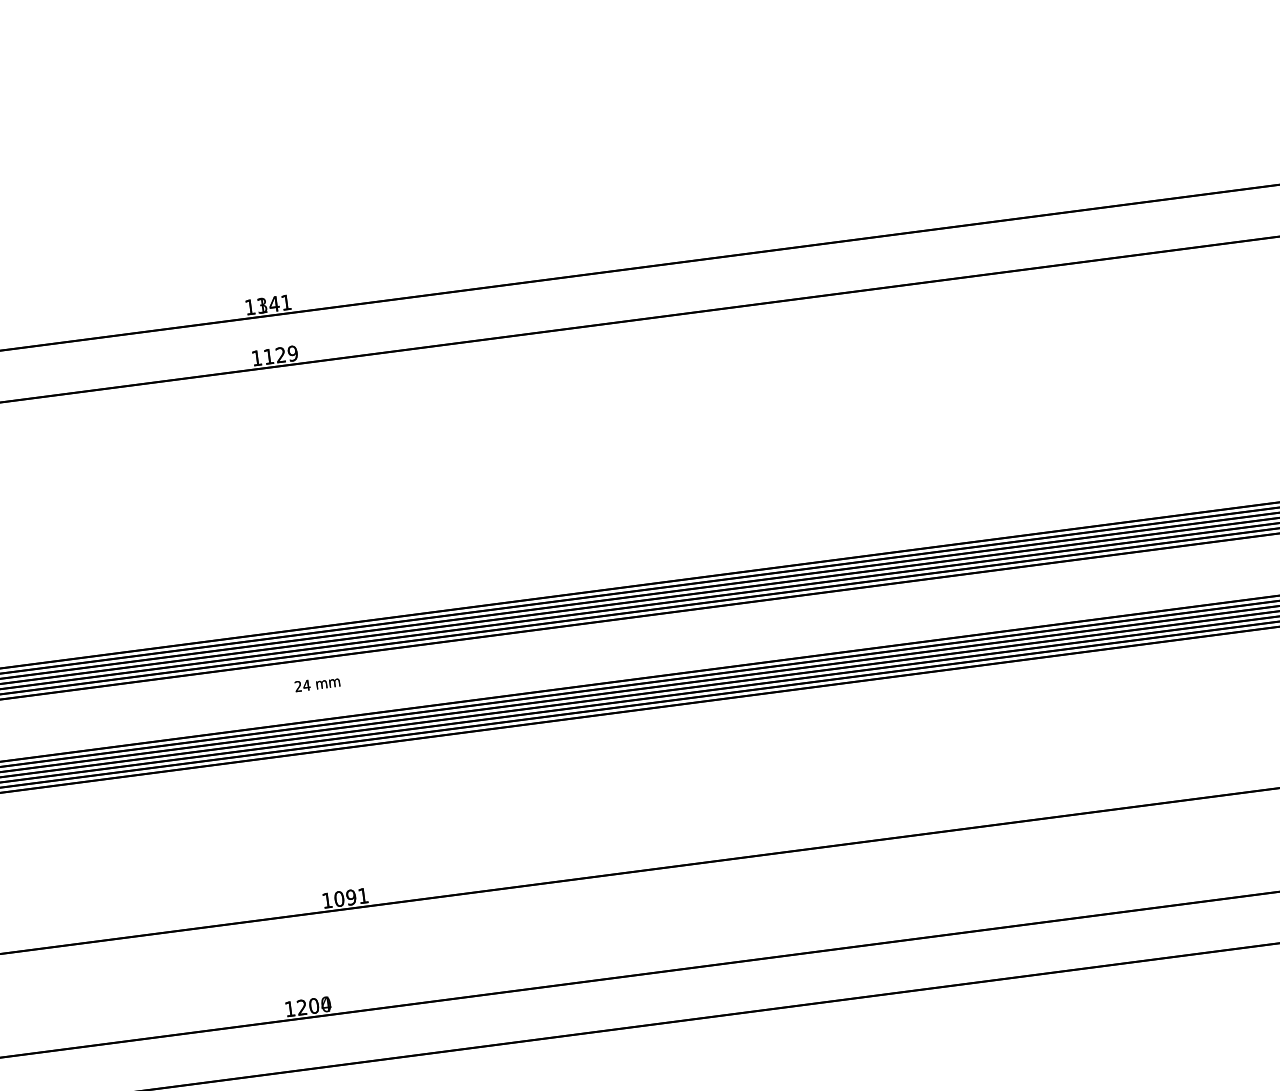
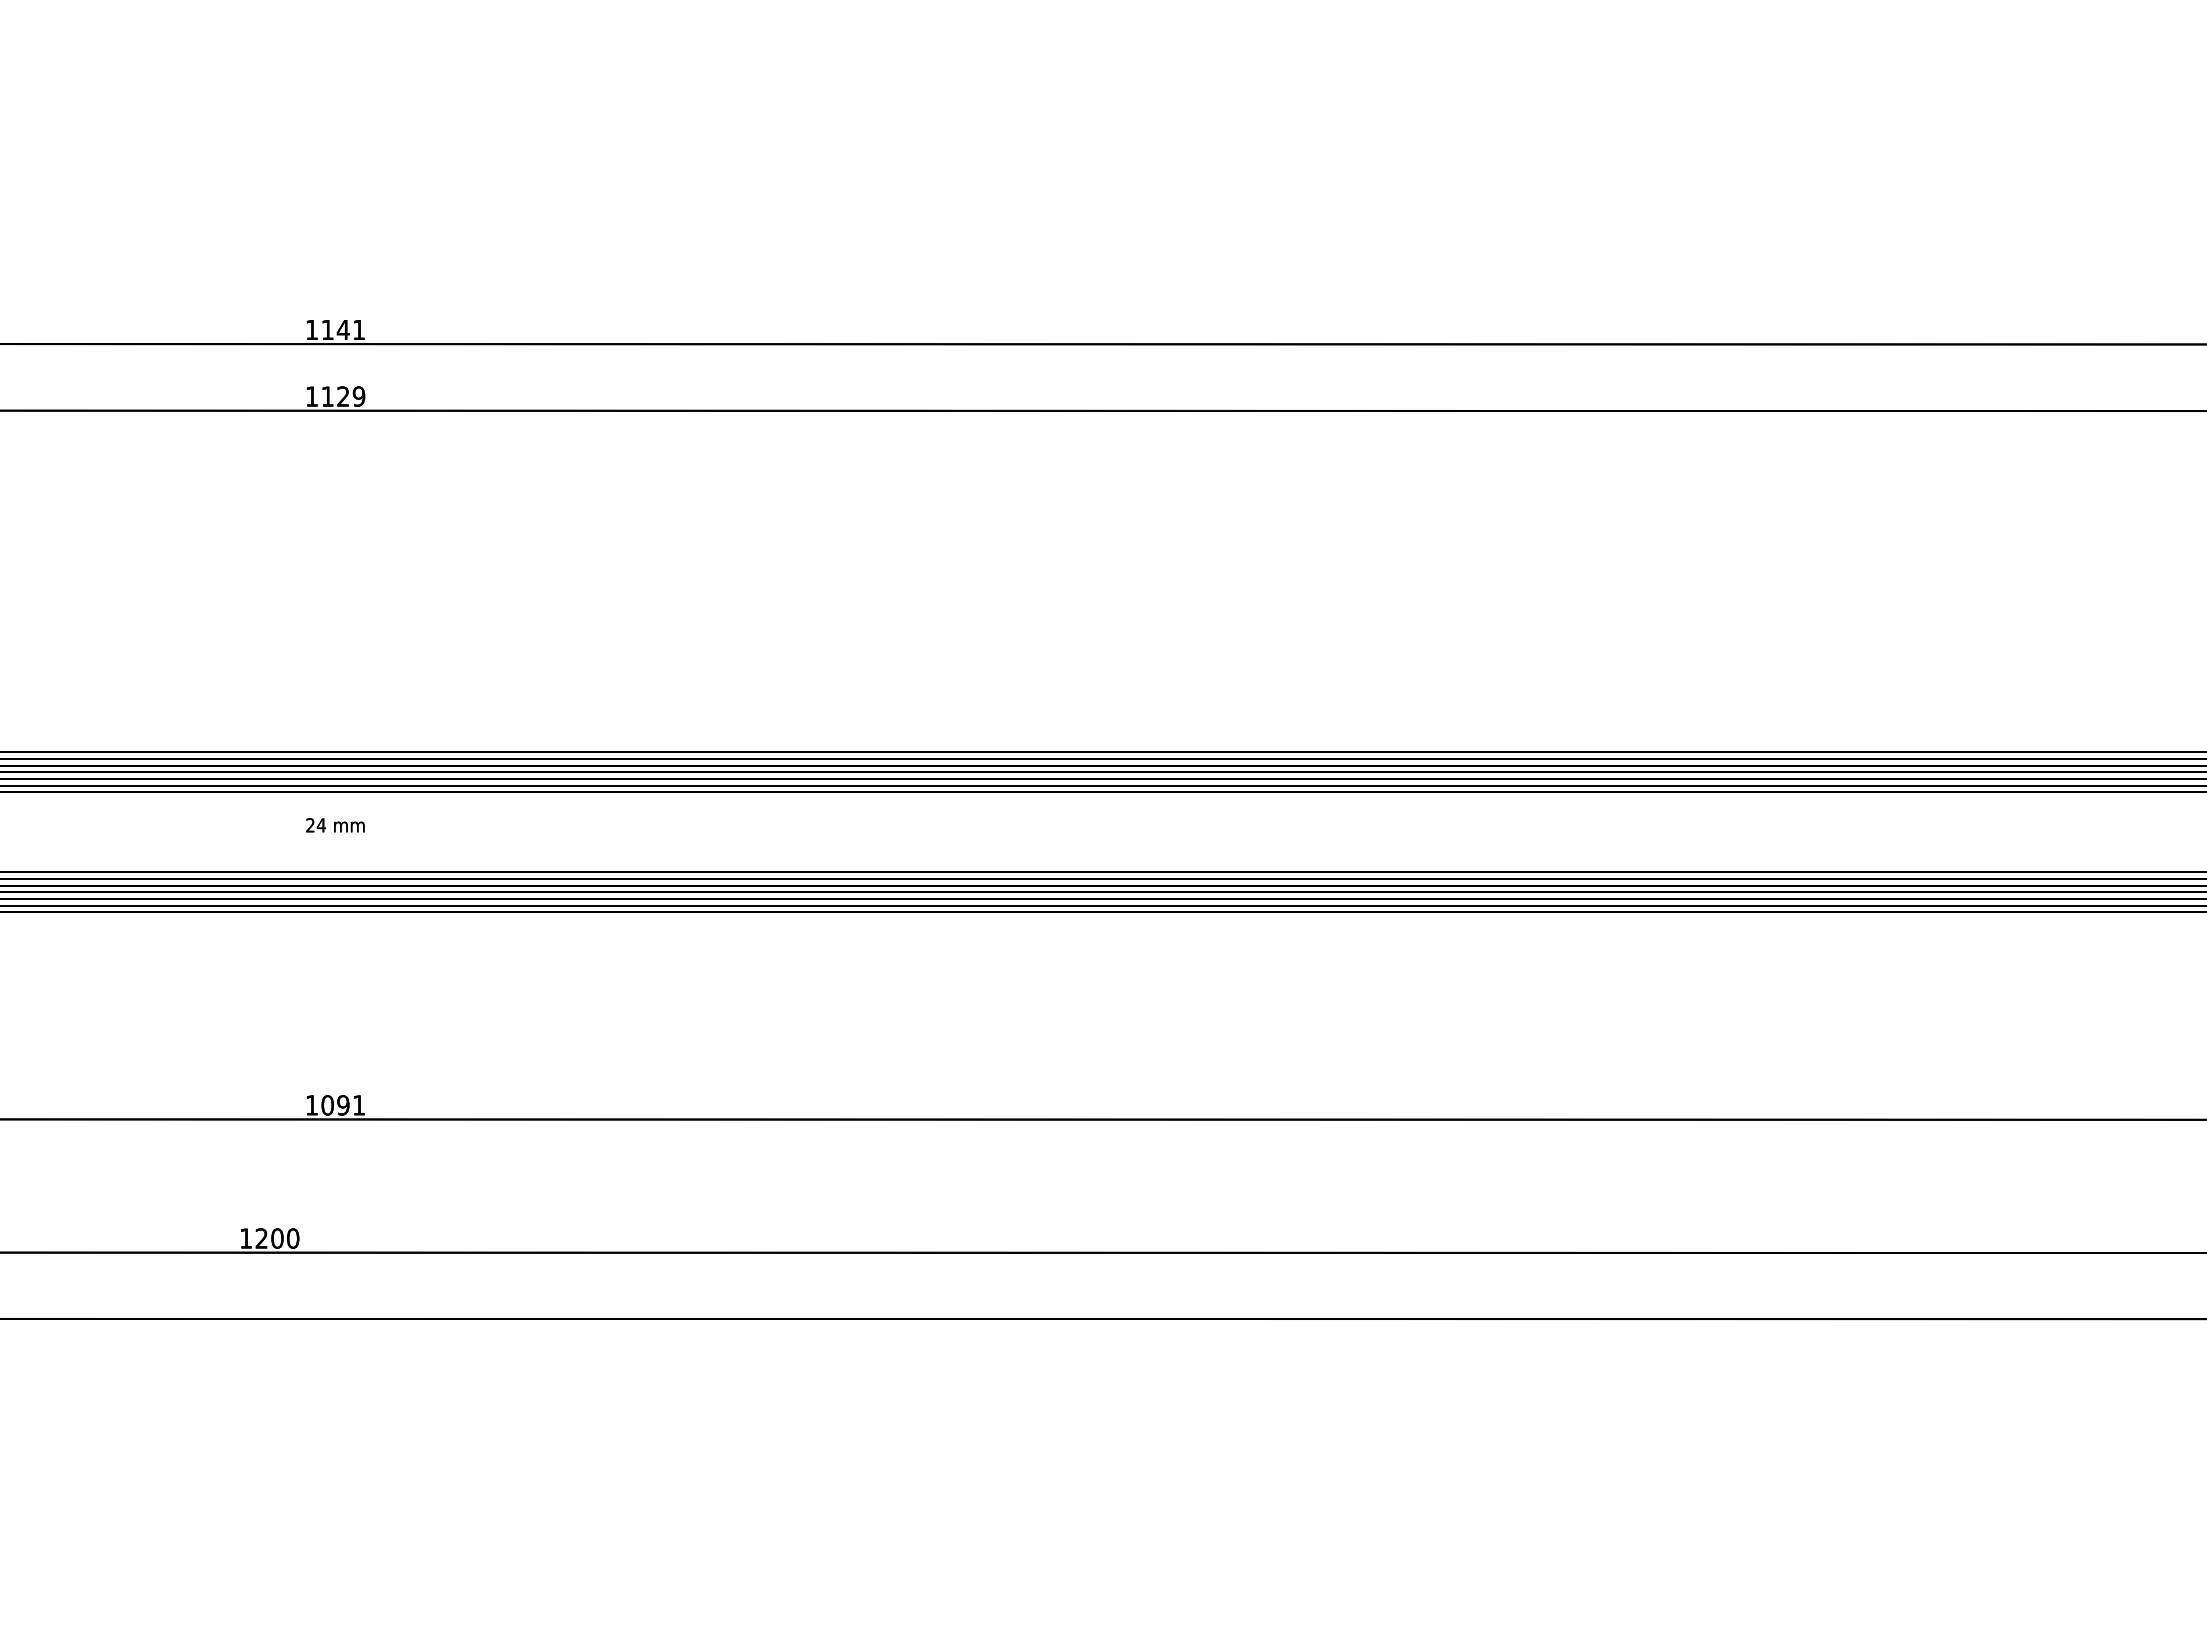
text: (262, 305) -> (327, 329), 1341 -> 1141
text: (325, 1004) -> (292, 1238), 1204 -> 1200

